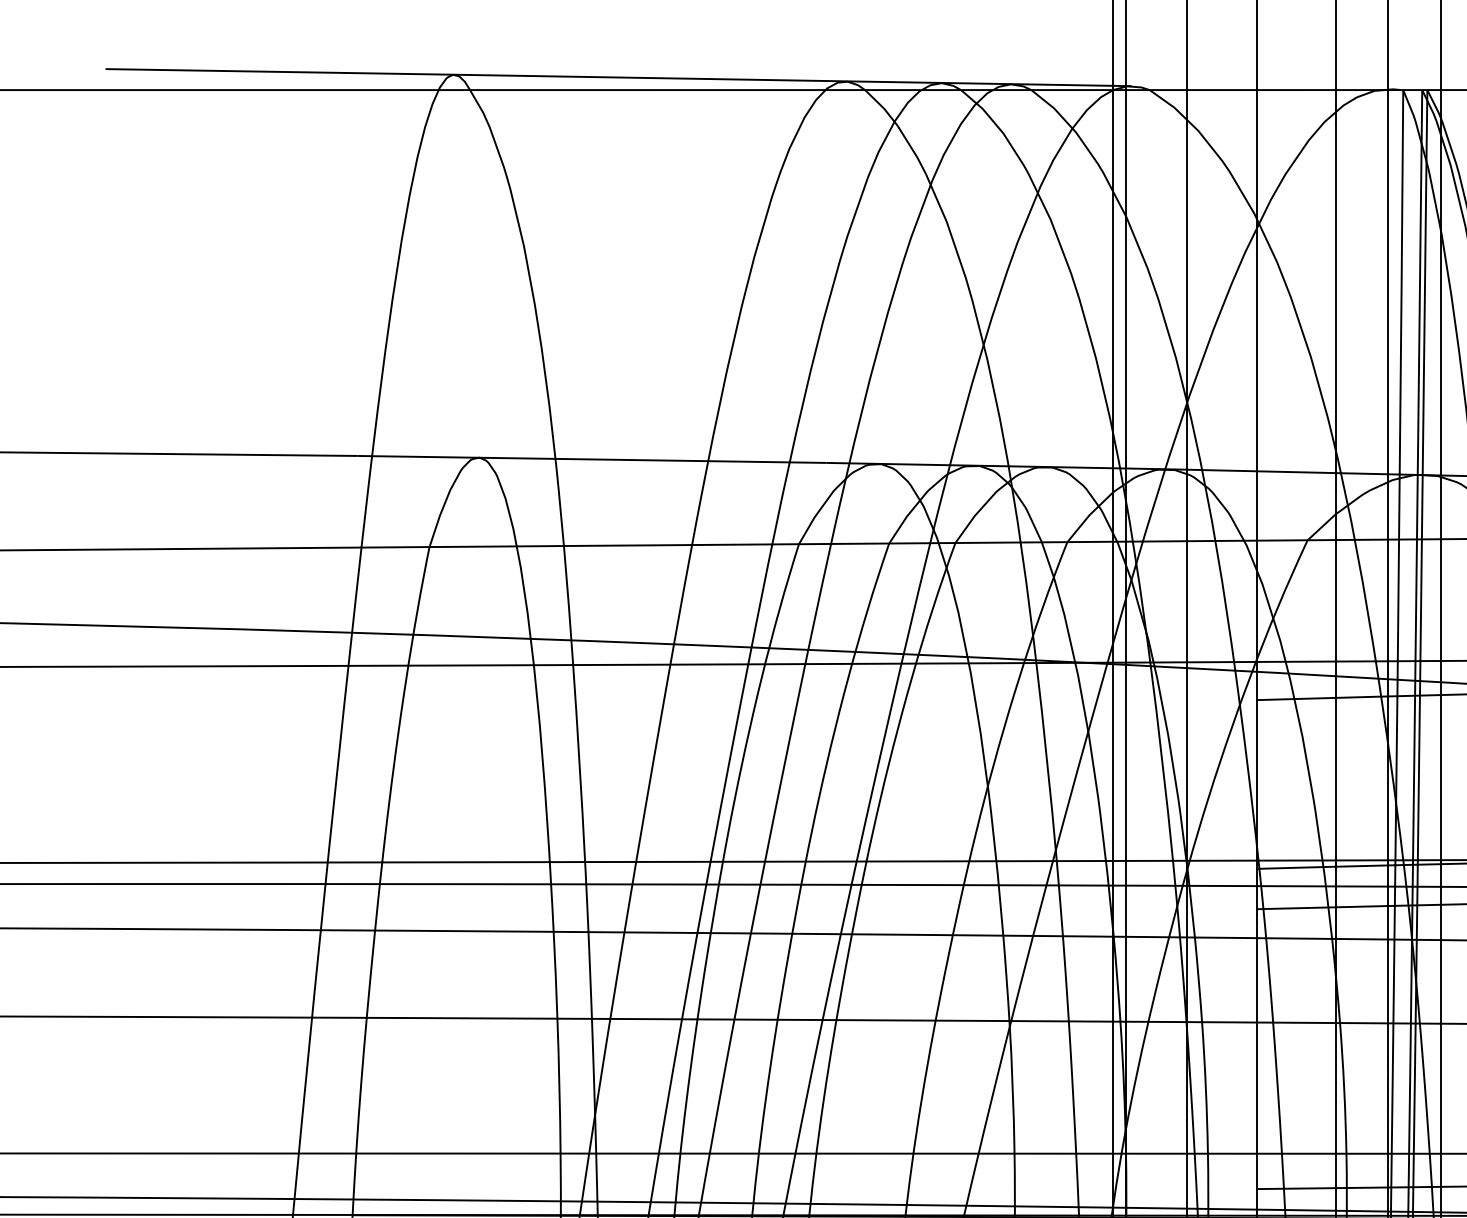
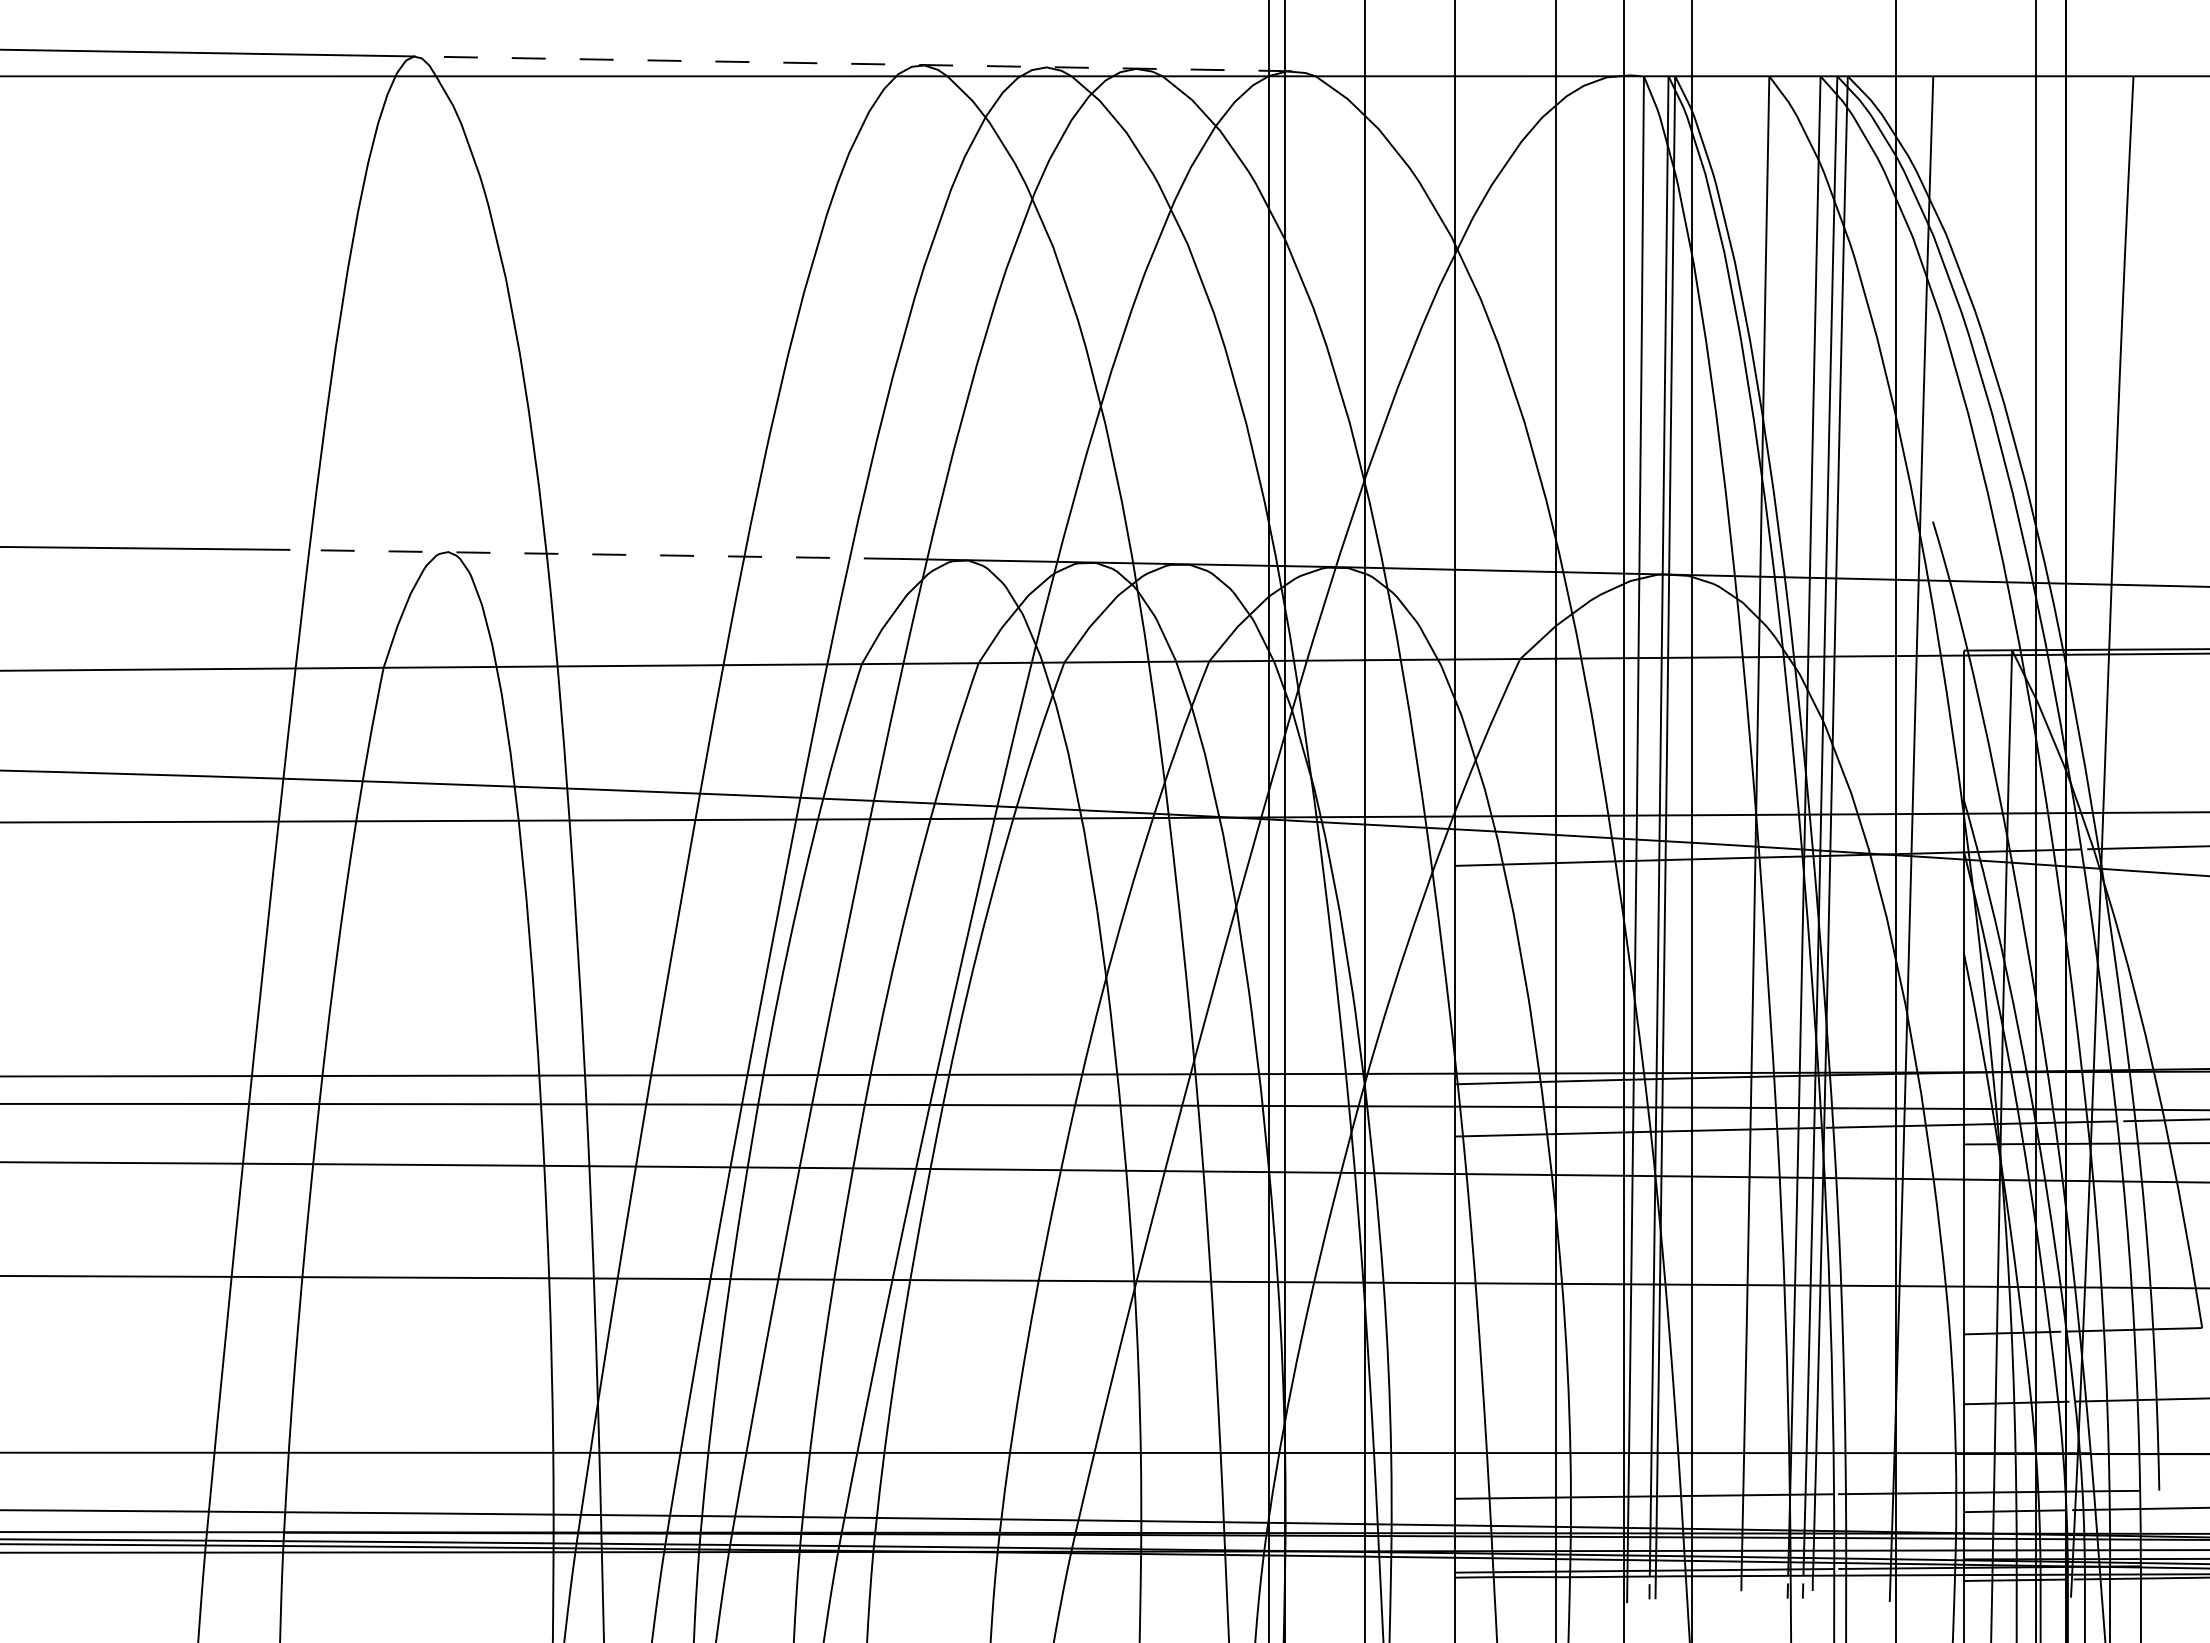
line: (792, 80) -> (853, 63), solid -> dashed
line: (592, 459) -> (594, 554), solid -> dashed

